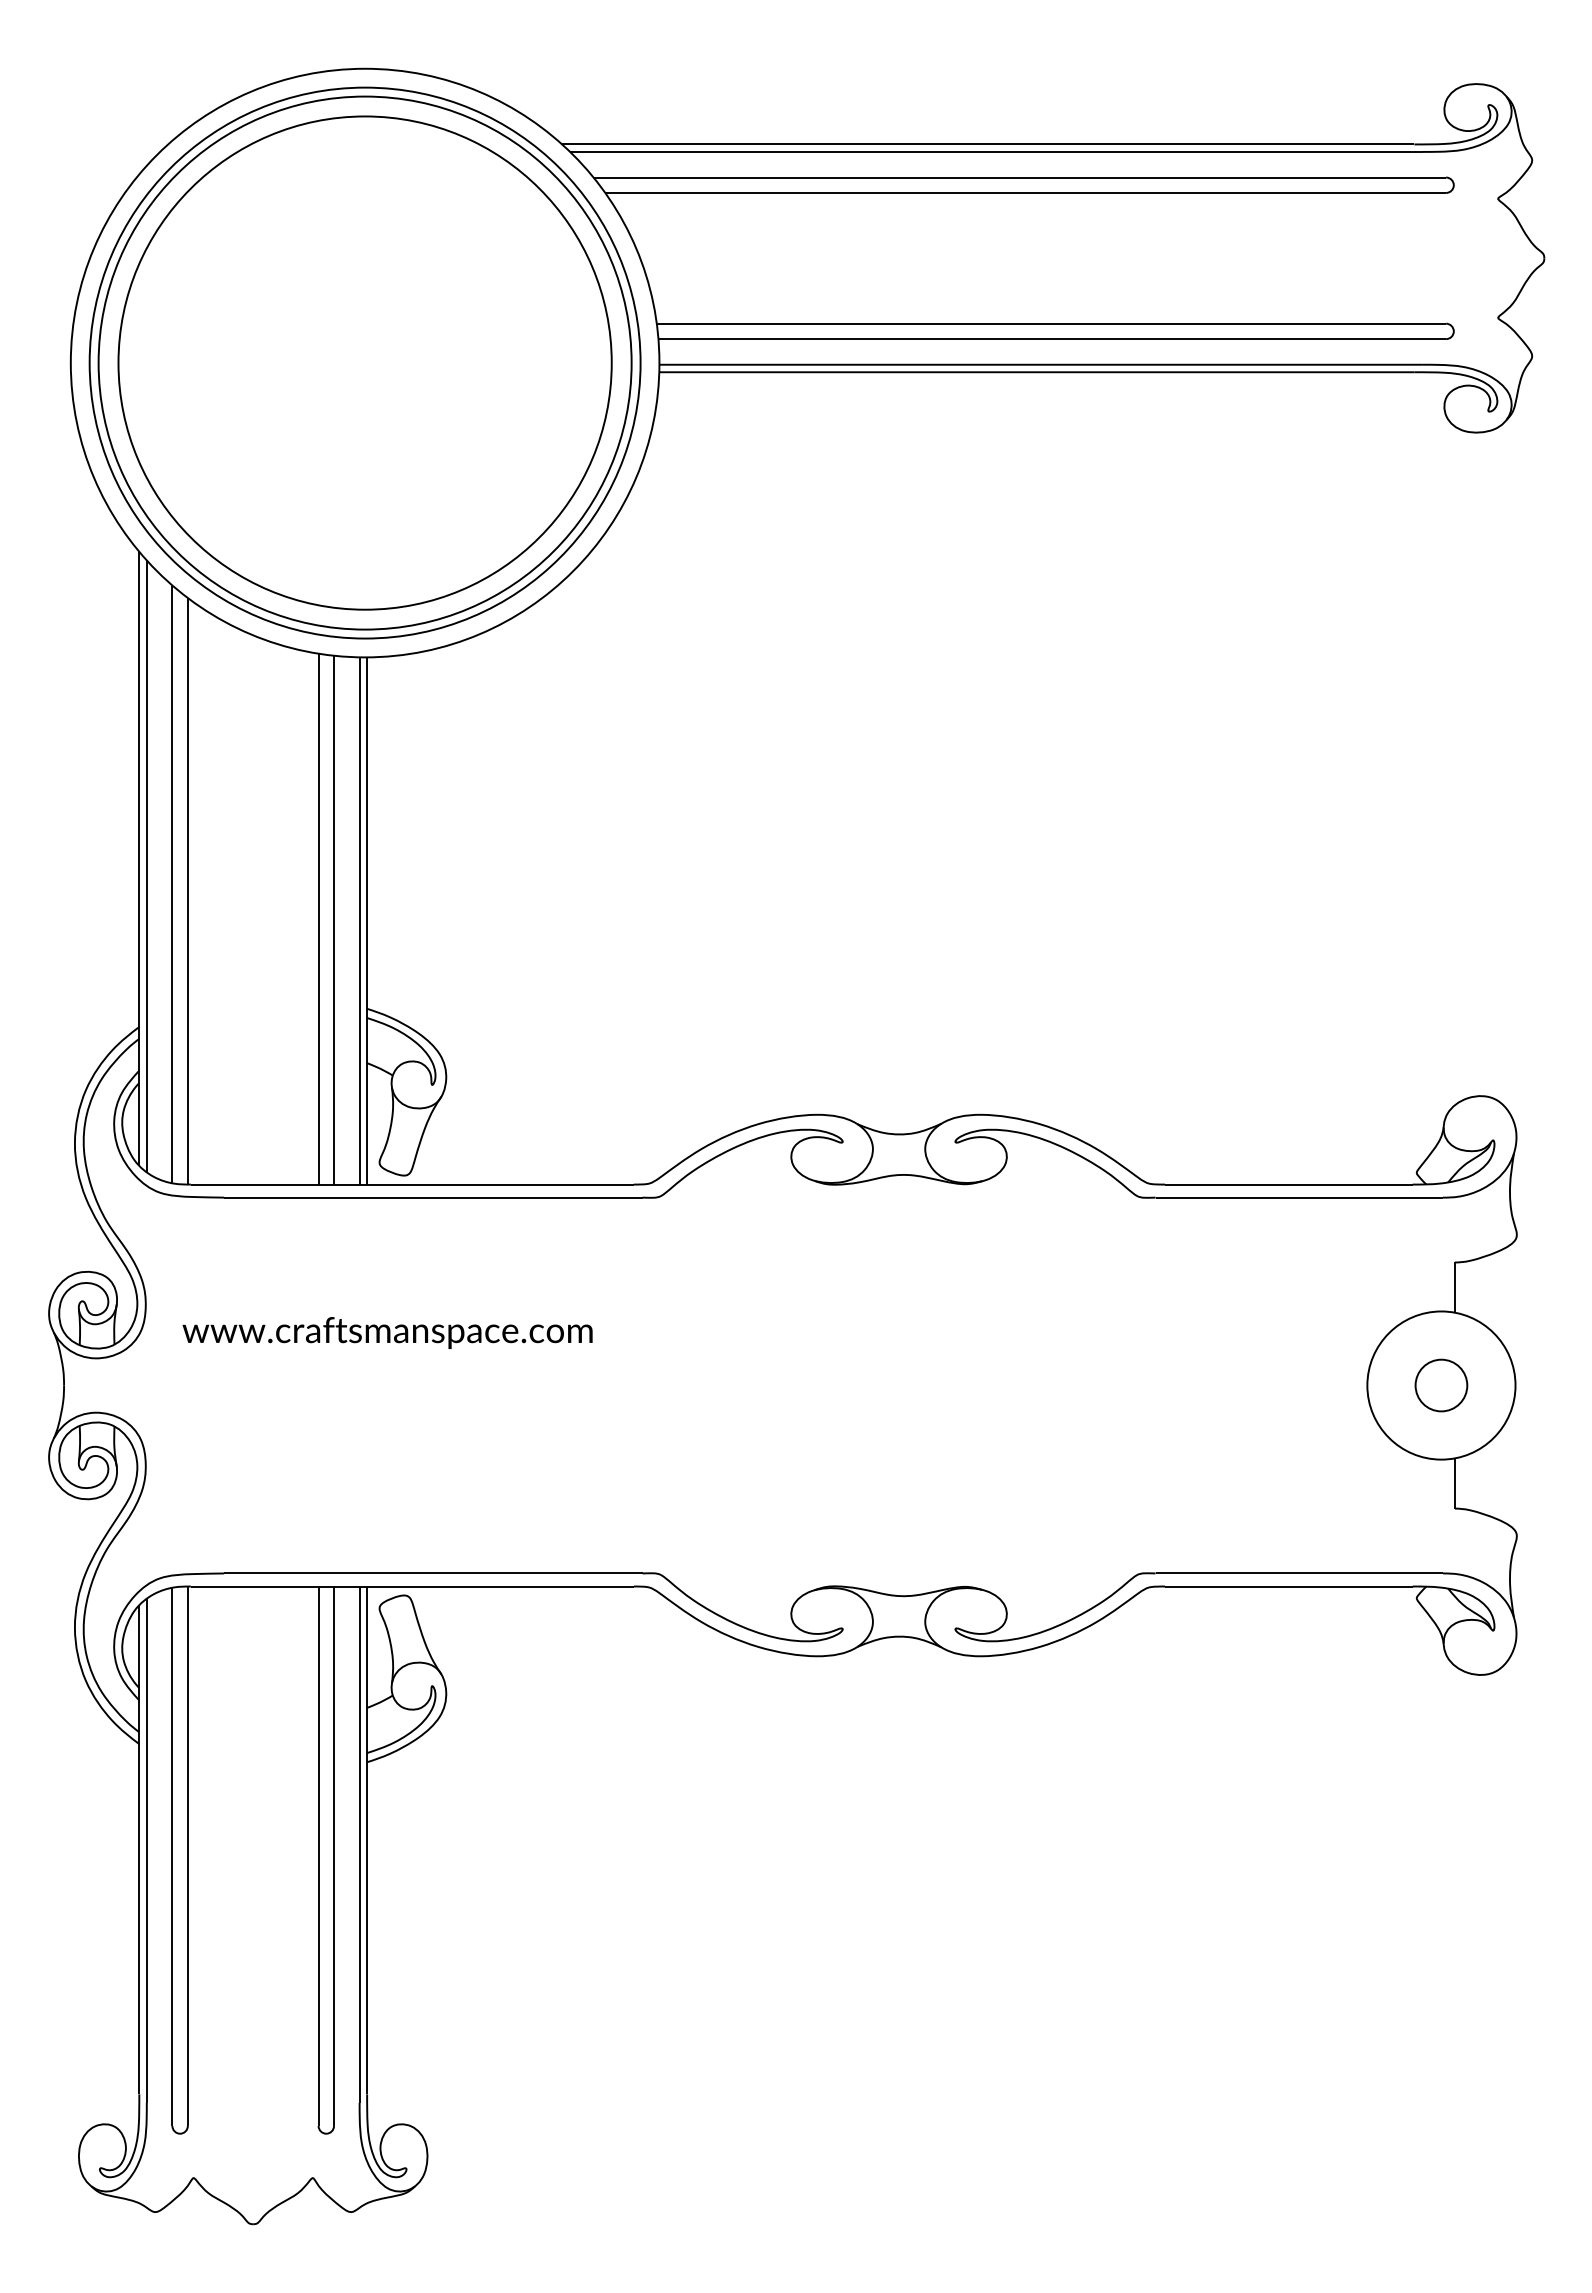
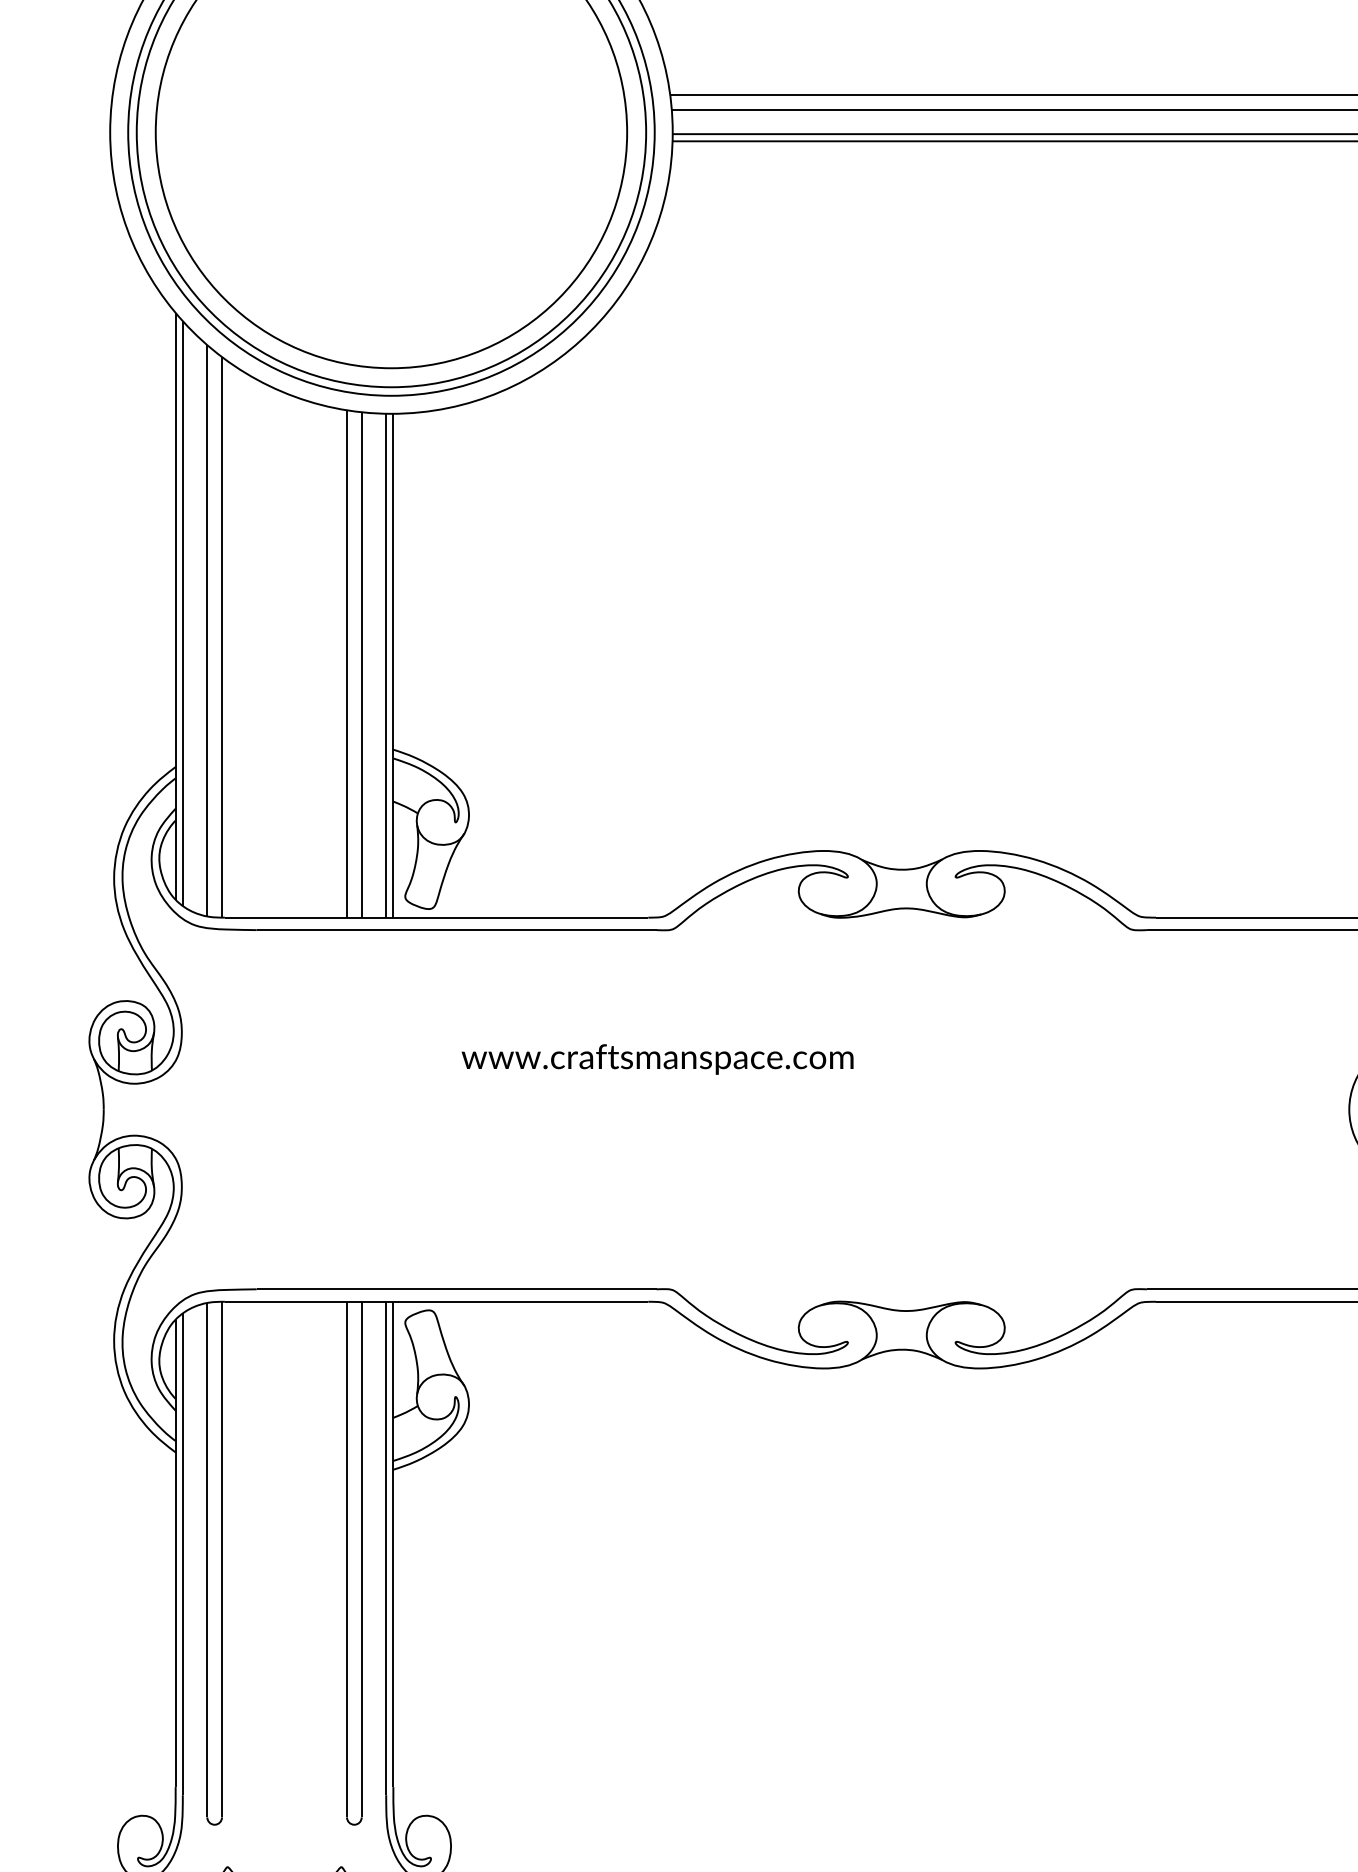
text: (387, 1332) -> (657, 1059), moved

